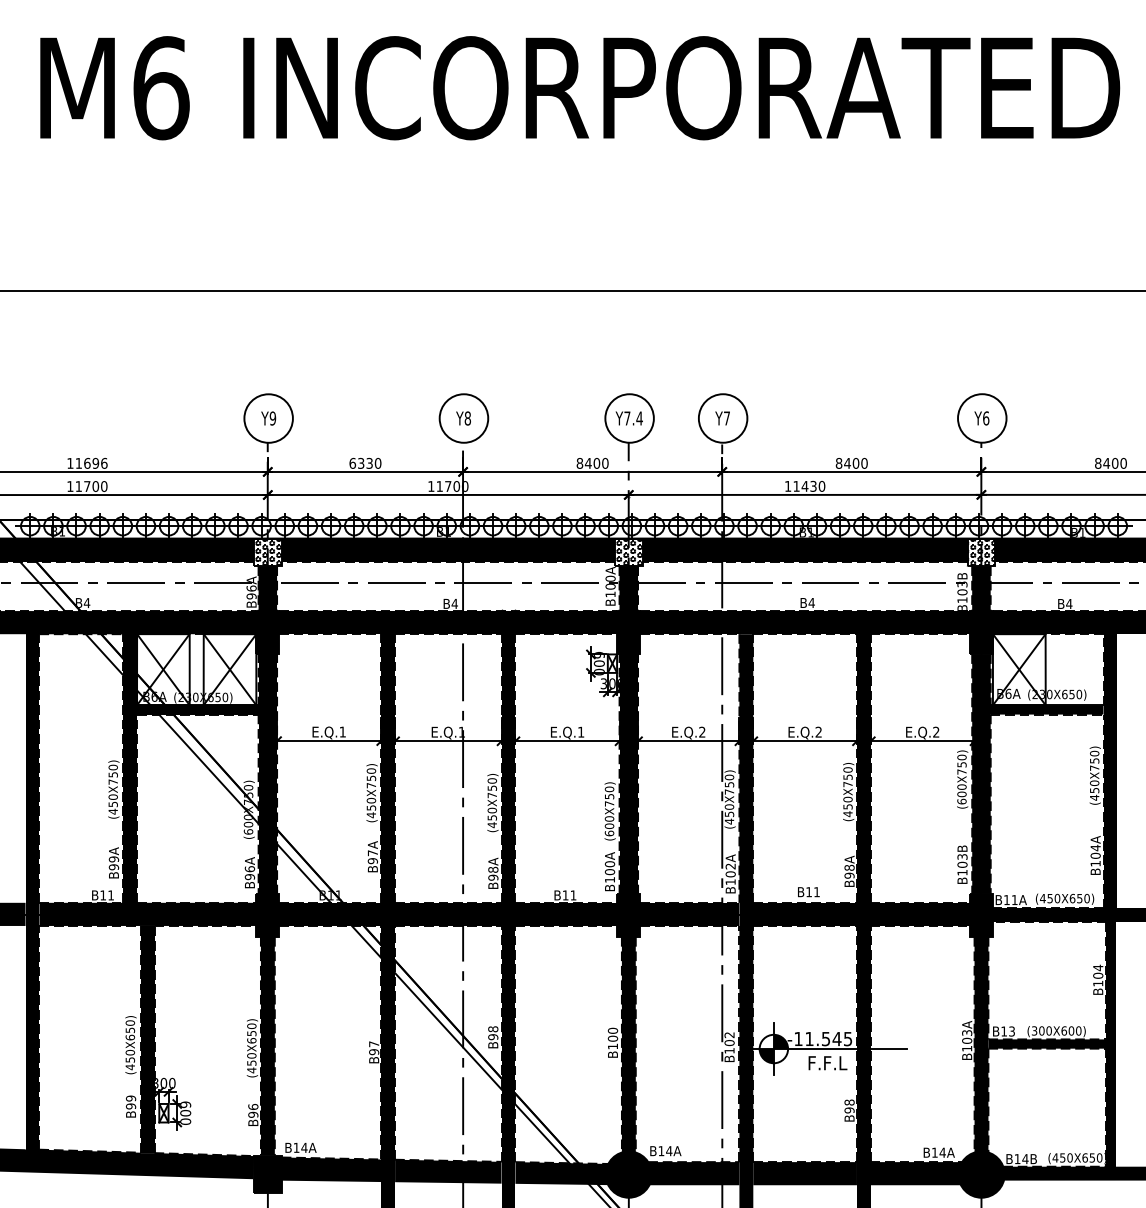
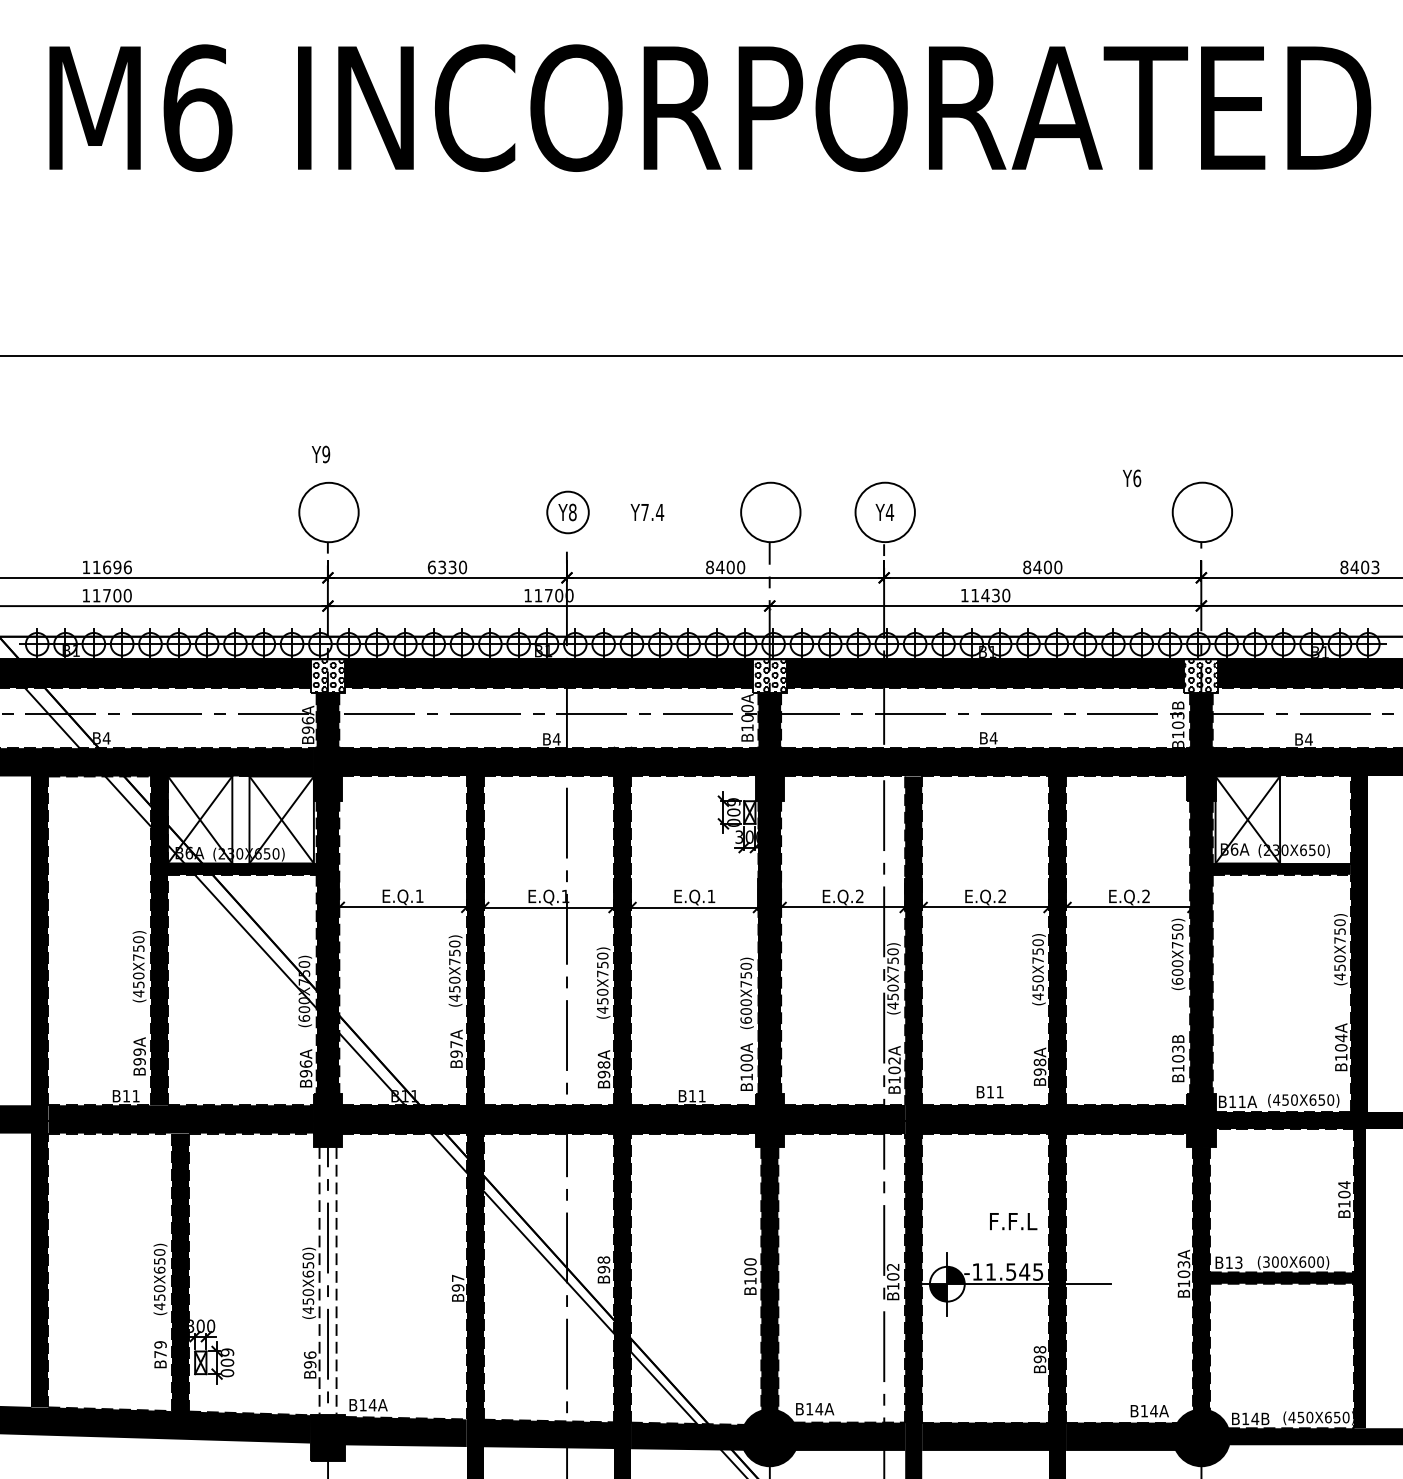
text: (269, 418) -> (321, 454), moved
circle: (463, 418) -> (567, 512), size x0.7
text: (629, 418) -> (647, 512), moved
text: (726, 418) -> (889, 512), Y7 -> Y4
text: (982, 418) -> (1132, 478), moved
text: (1123, 463) -> (1375, 567), 8400 -> 8403
fill: (267, 1045) -> (327, 1280), removed
text: (827, 1063) -> (1013, 1221), moved
text: (131, 1106) -> (160, 1354), B99 -> B79

